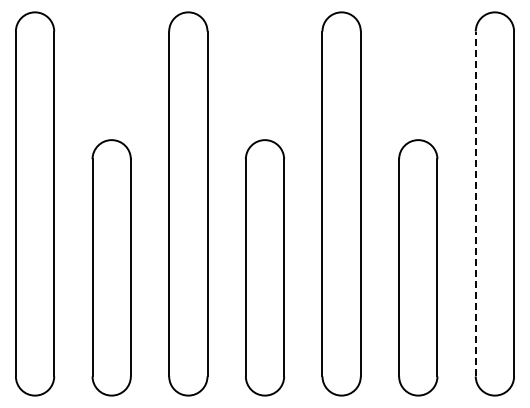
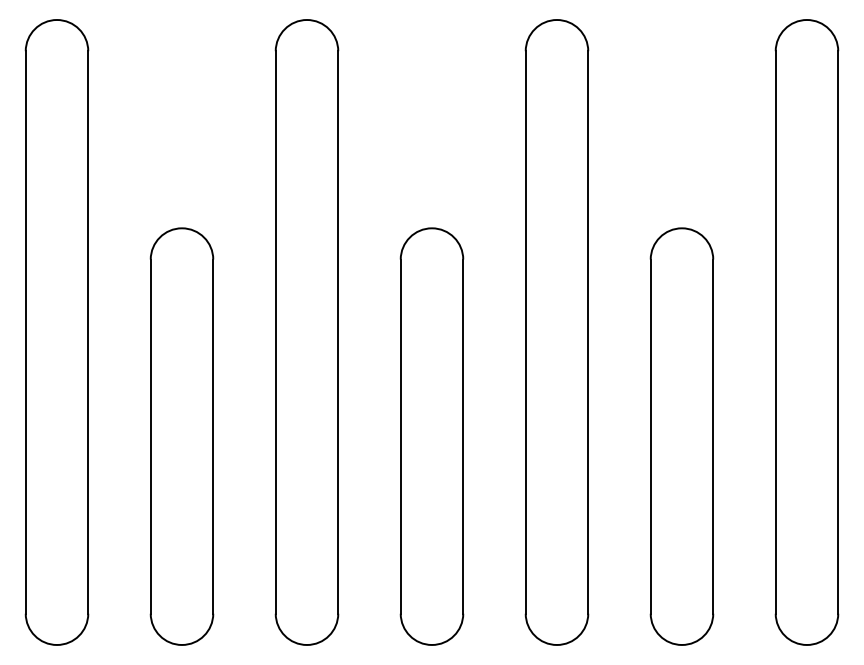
line: (475, 203) -> (775, 331), dashed -> solid

